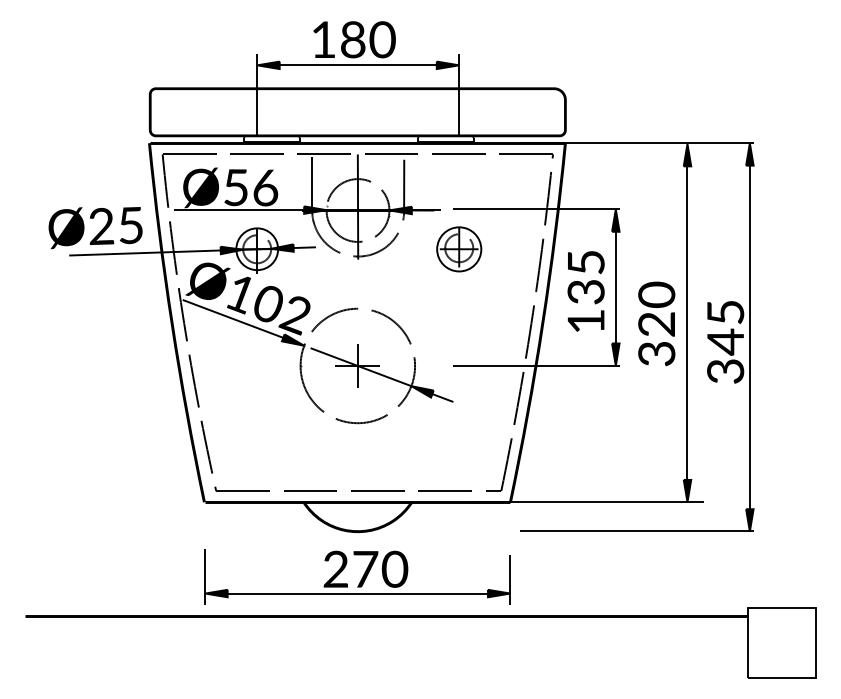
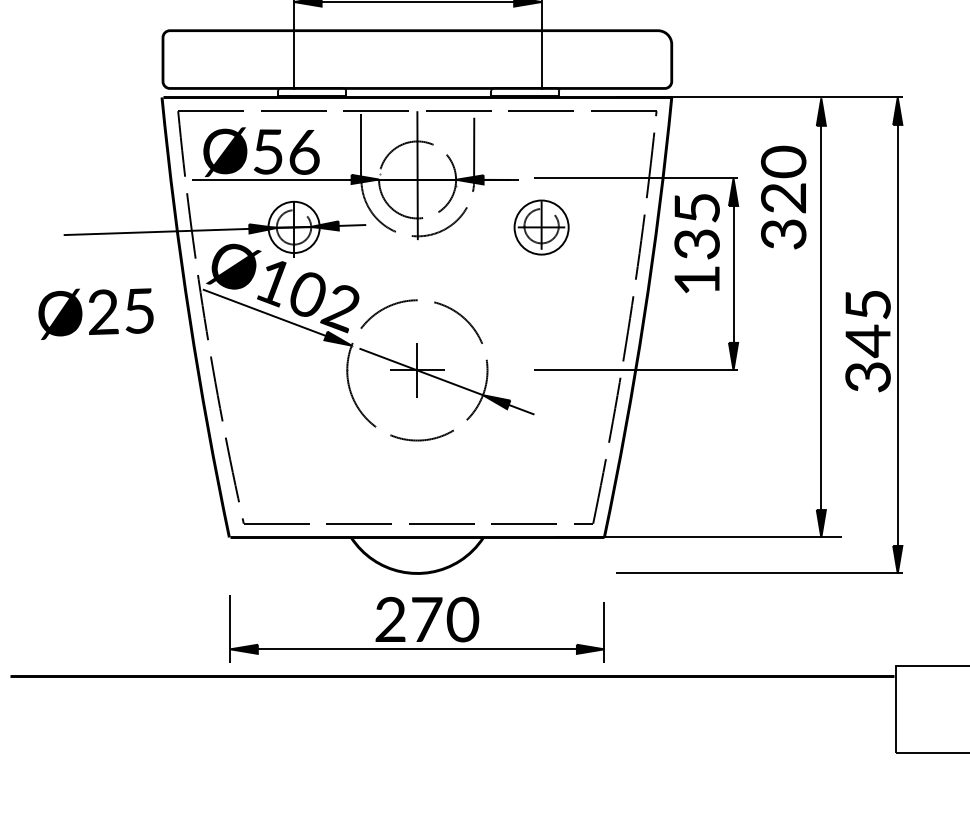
text: (95, 228) -> (95, 314), moved
text: (585, 291) -> (696, 243), moved
text: (656, 323) -> (783, 197), moved

